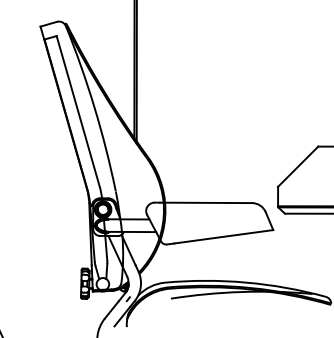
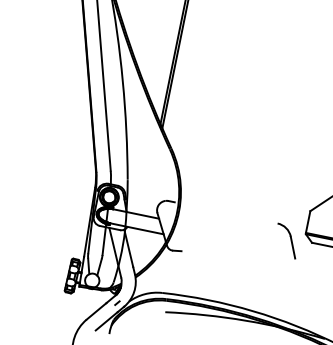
line: (206, 202) -> (226, 212), removed
line: (223, 236) -> (238, 254), removed

